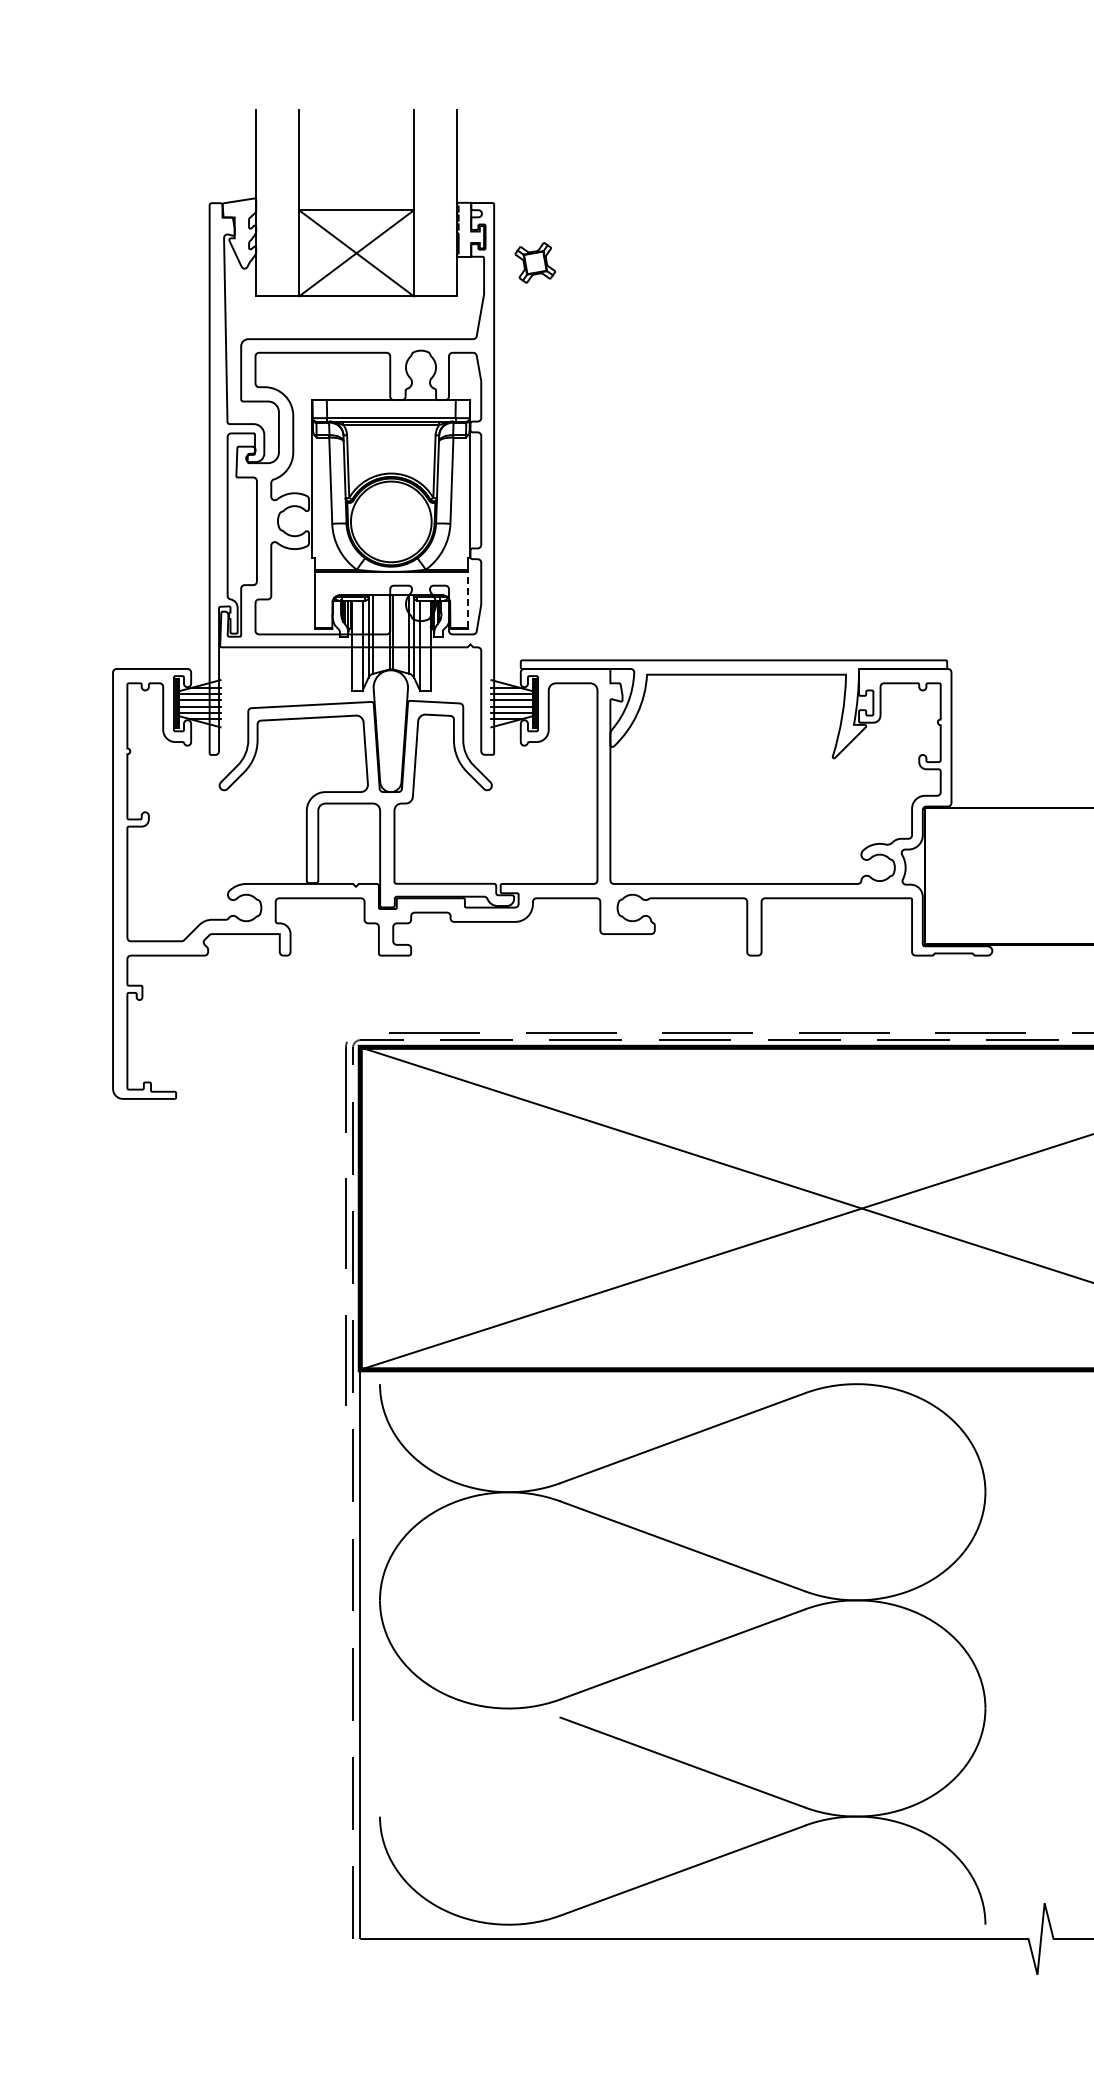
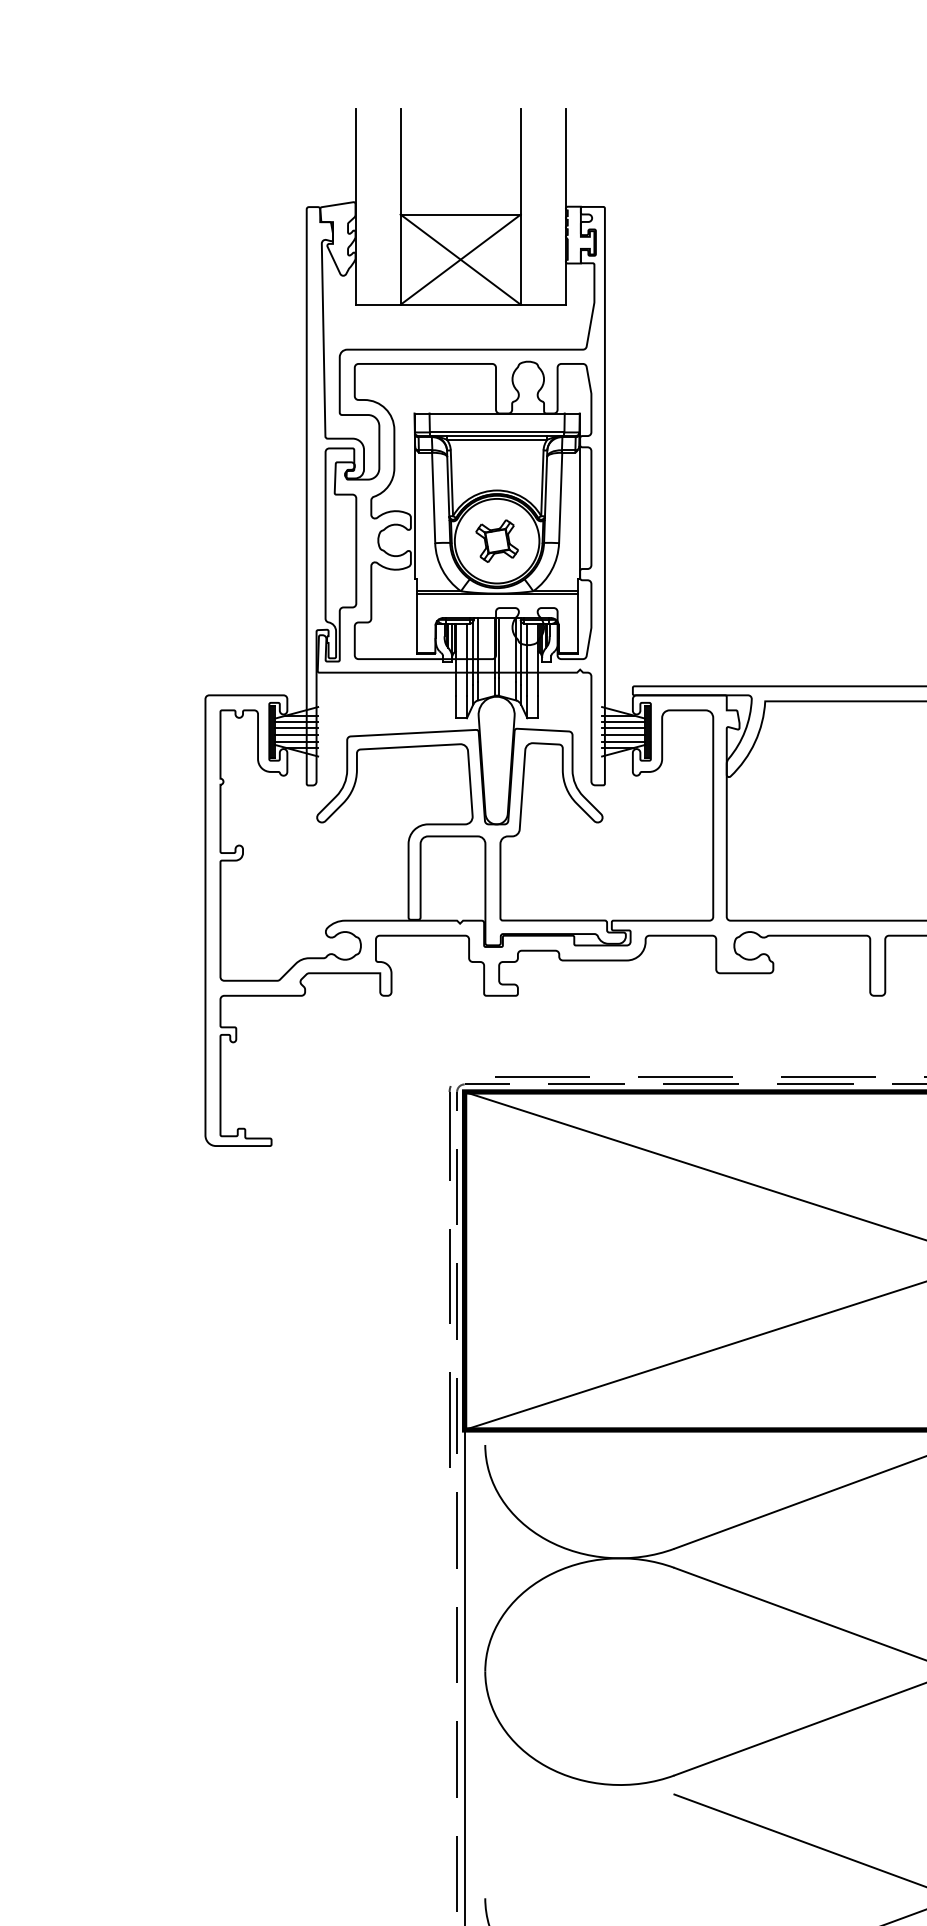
part: (534, 262) -> (496, 540), moved
line: (467, 599) -> (576, 622), dashed -> solid

